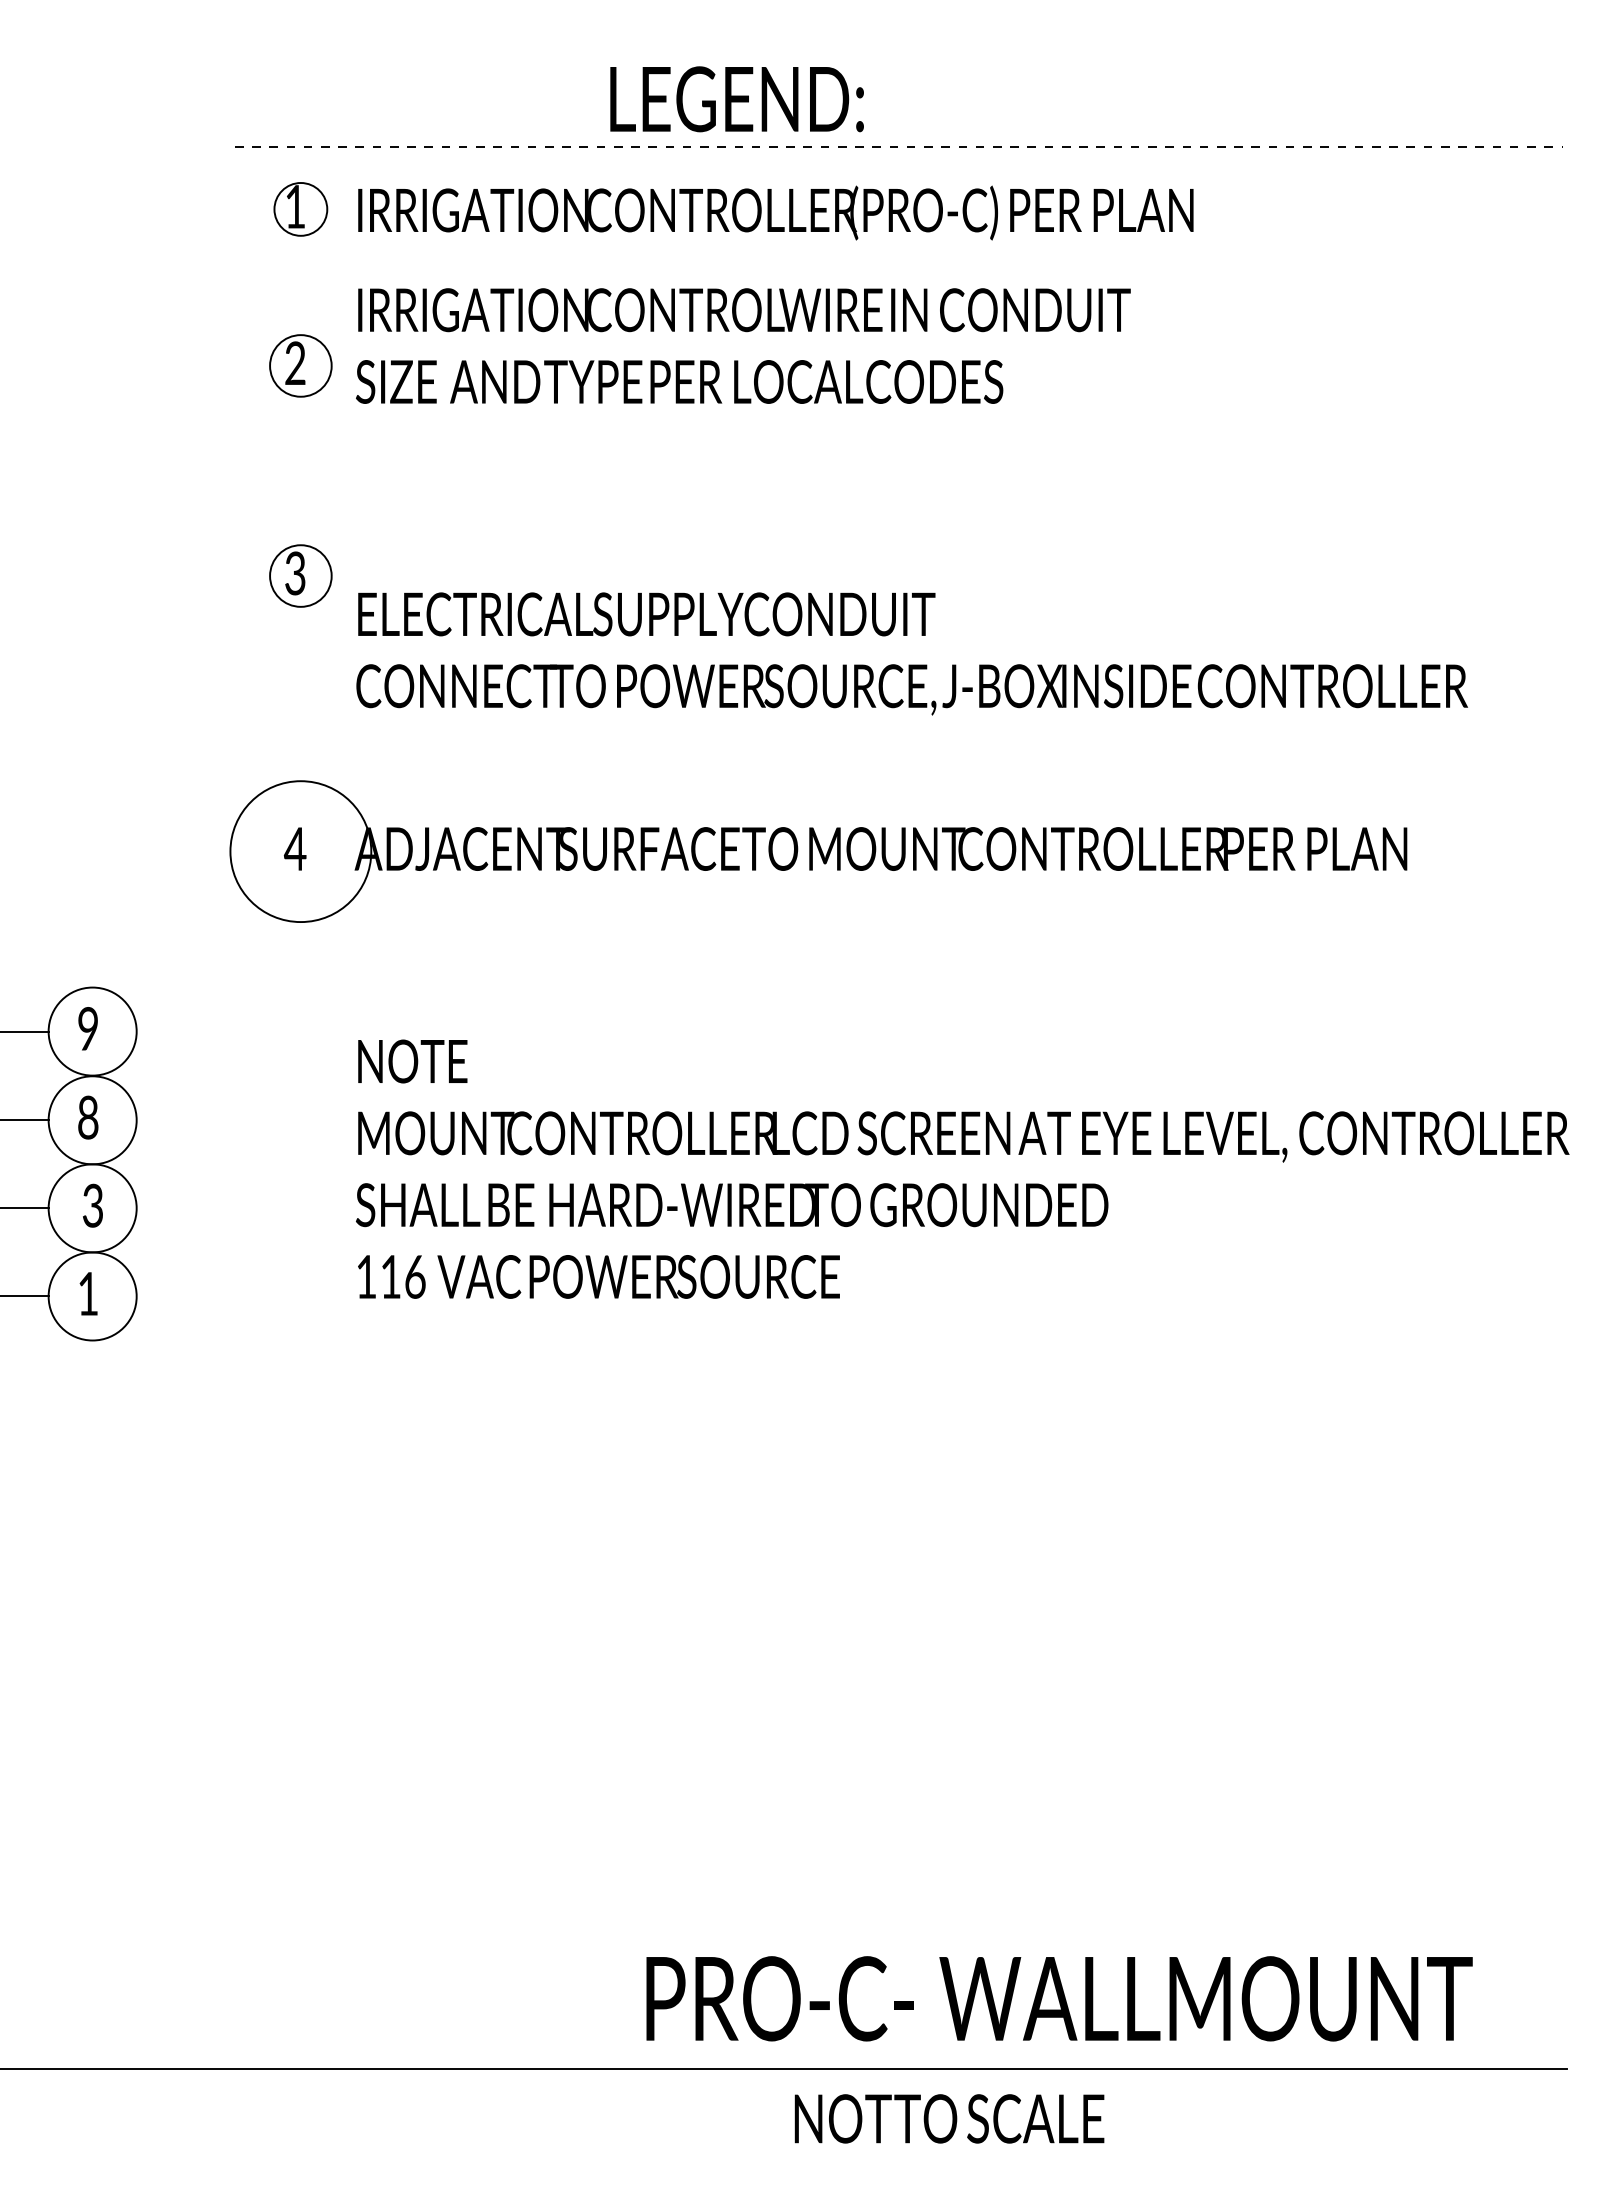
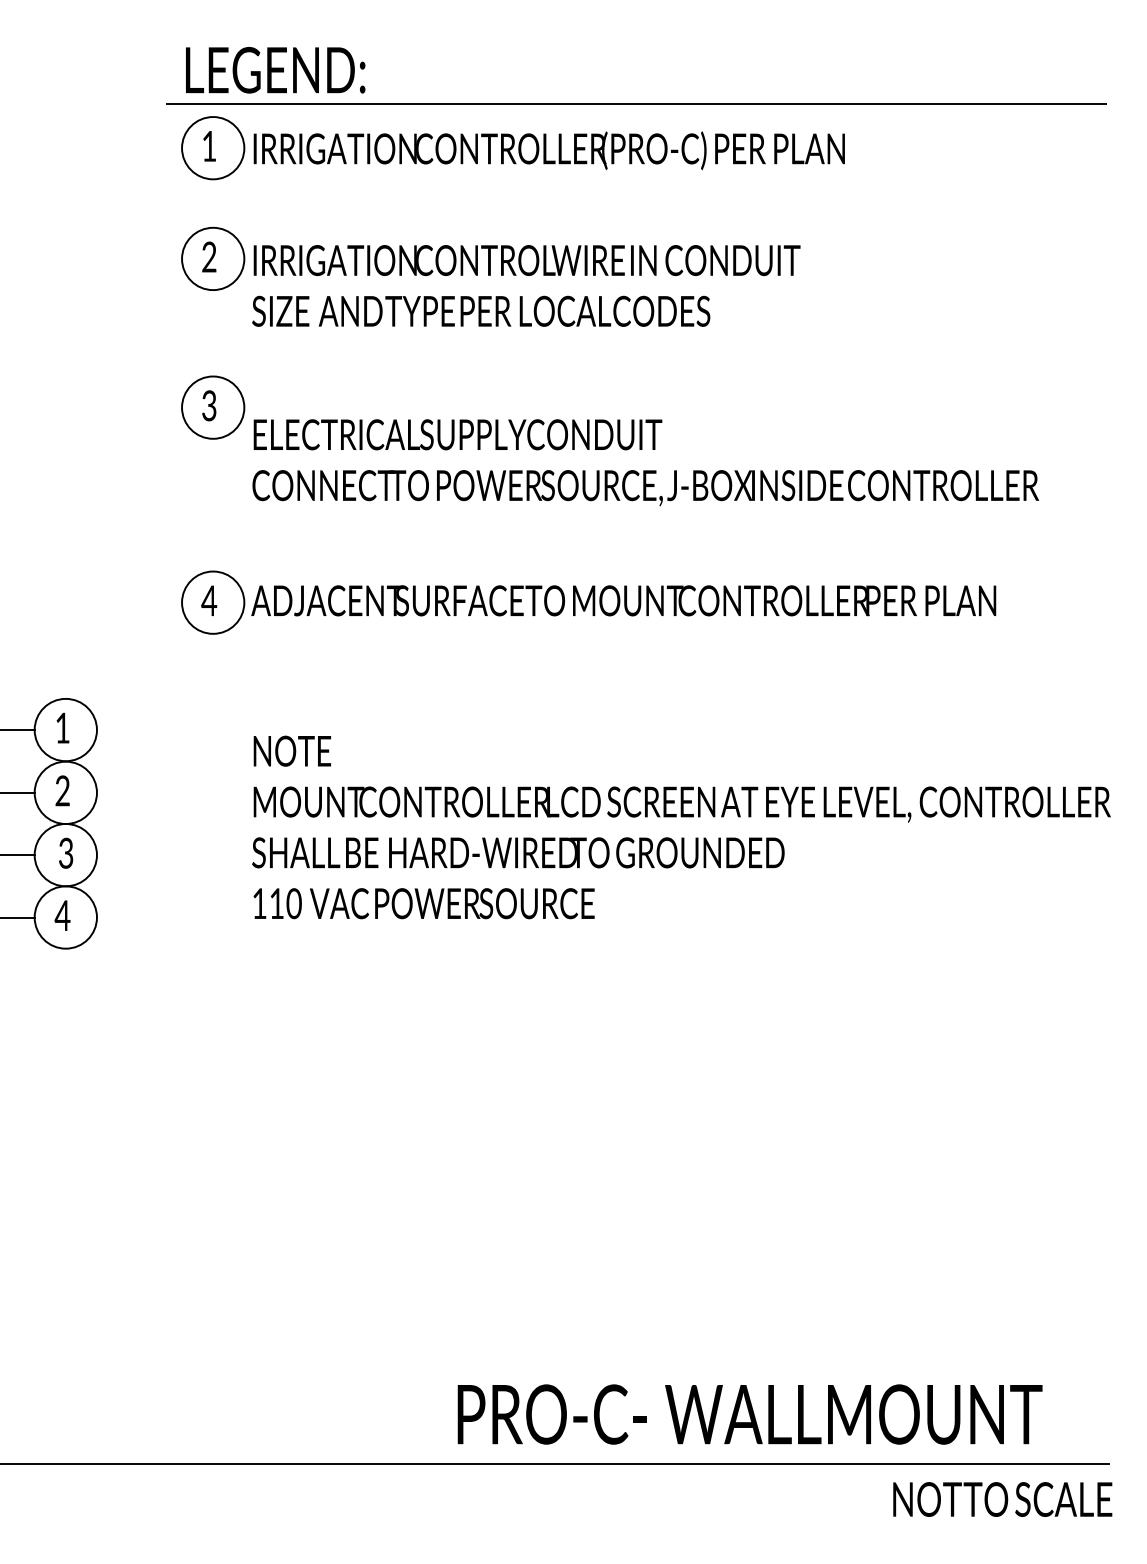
text: (736, 99) -> (275, 70), moved
line: (899, 147) -> (636, 104), dashed -> solid
circle: (300, 209) -> (212, 148), size x1.67
text: (743, 345) -> (526, 285), moved
circle: (300, 365) -> (212, 258), size x1.43
circle: (300, 576) -> (212, 407), size x1.43
circle: (300, 851) -> (212, 602), size x0.62
text: (87, 1028) -> (62, 727), 9 -> 1
text: (88, 1117) -> (62, 790), 8 -> 2
text: (415, 1276) -> (294, 903), 116 -> 110
text: (87, 1293) -> (62, 915), 1 -> 4
text: (949, 2118) -> (1002, 1499), moved

